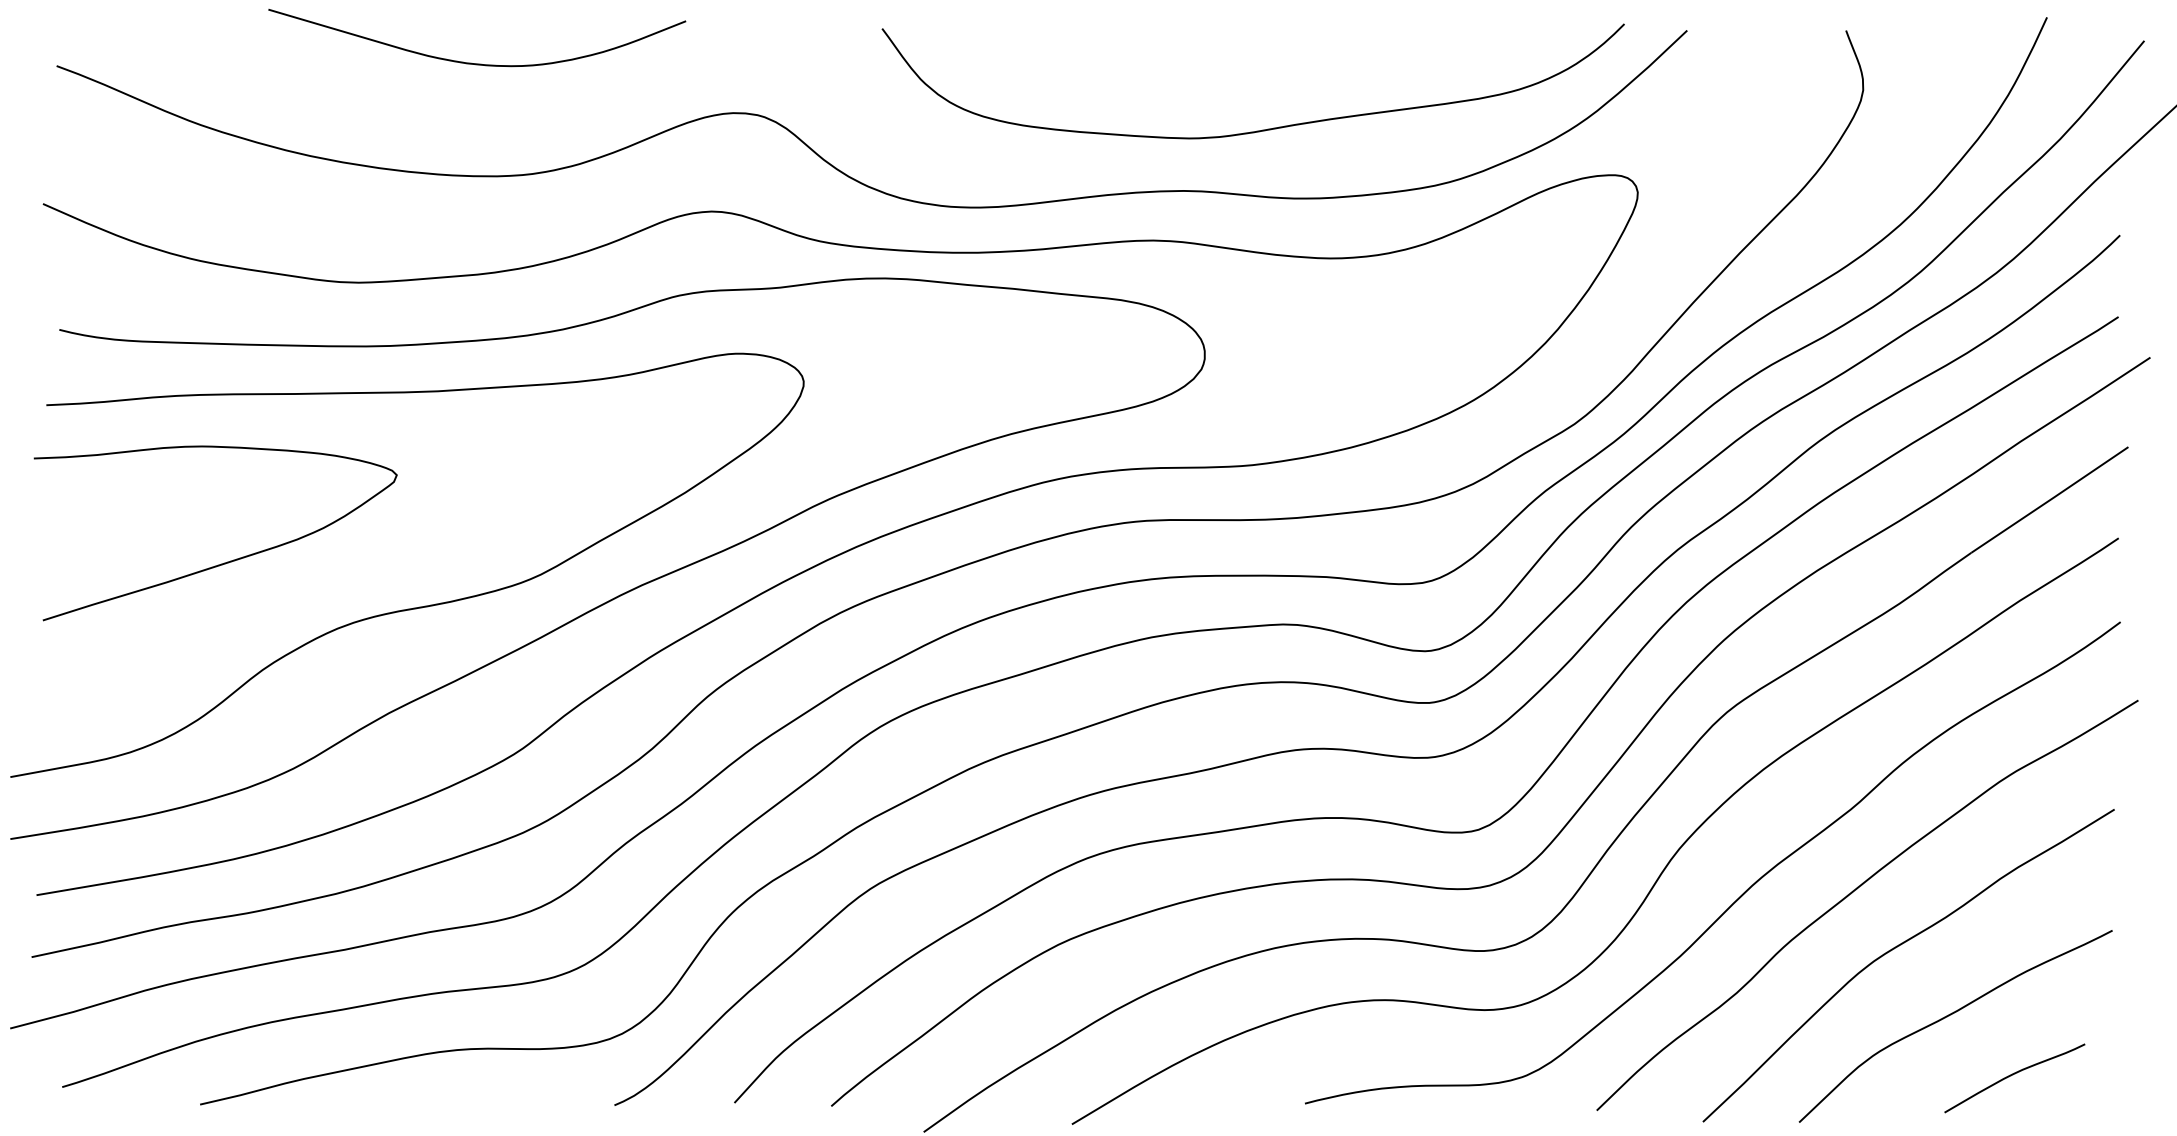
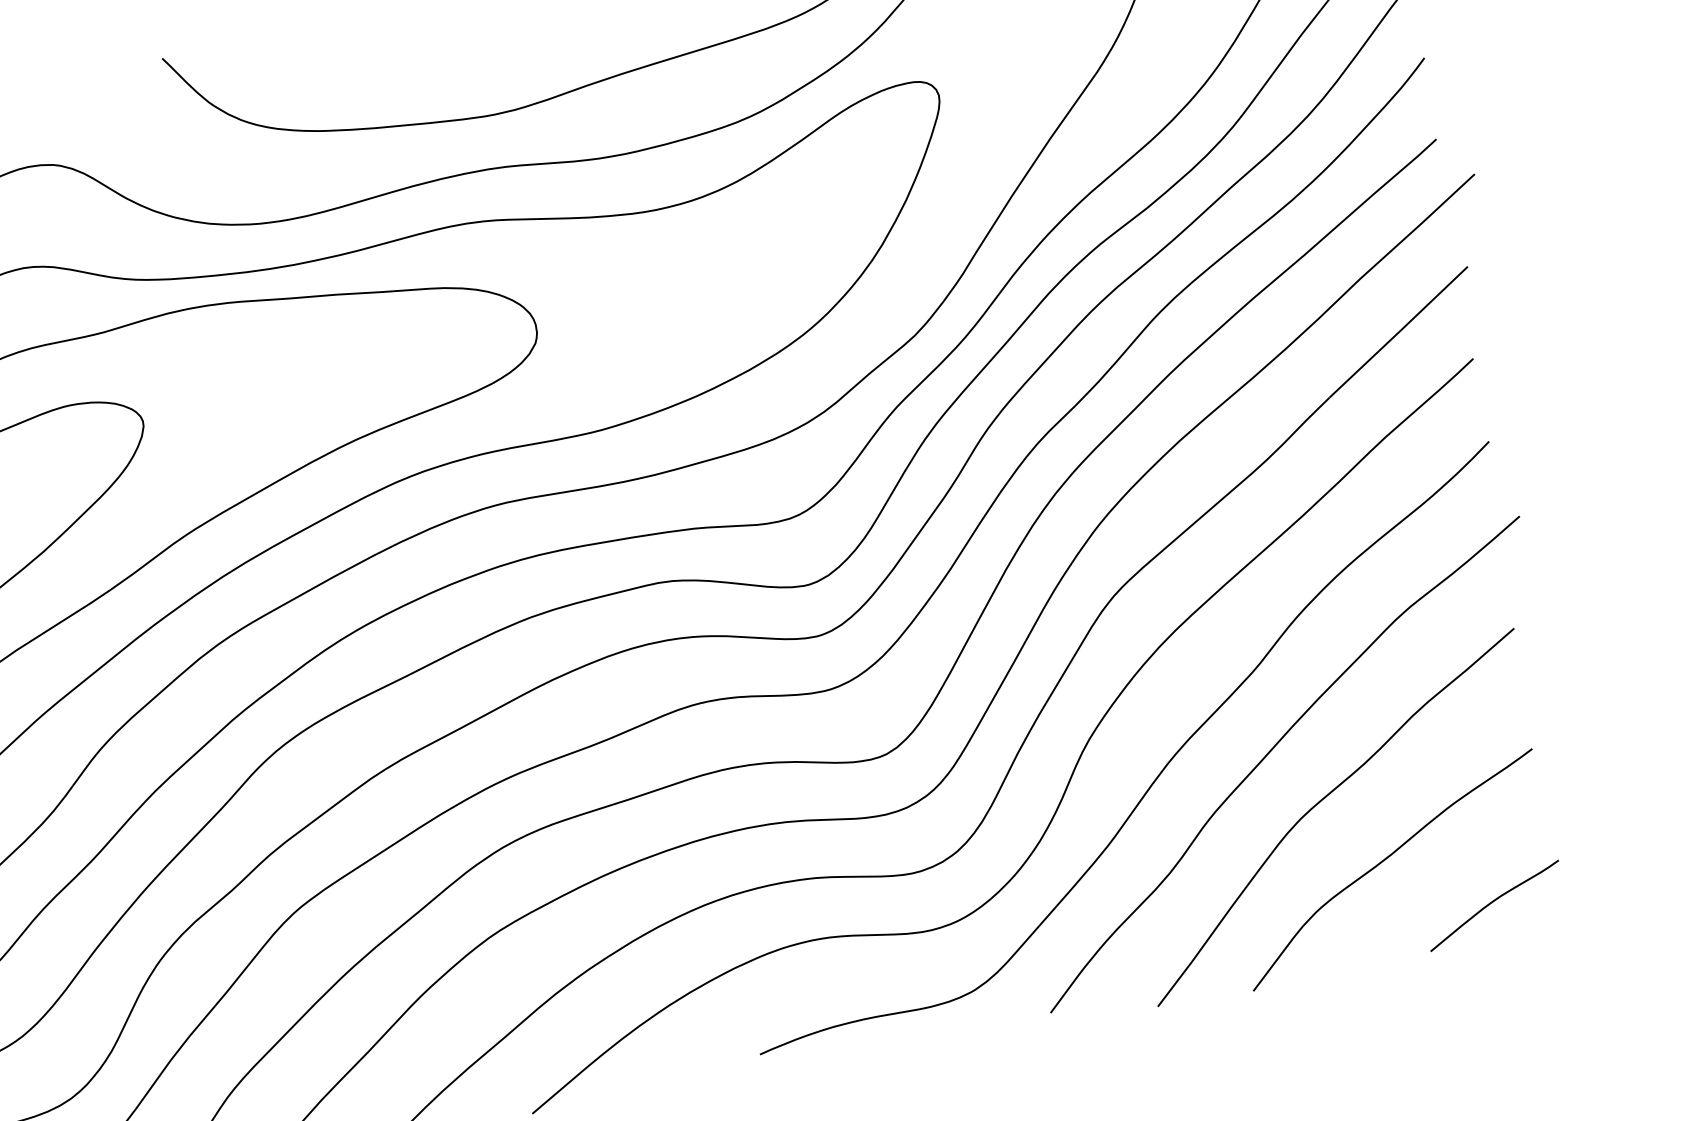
curve: (2013, 1075) -> (1492, 903), moved

